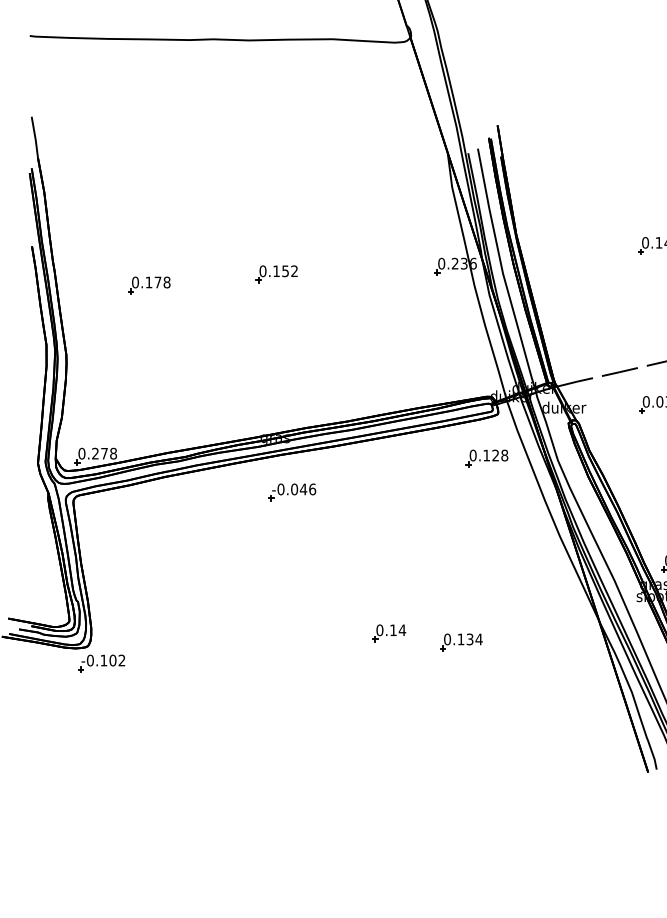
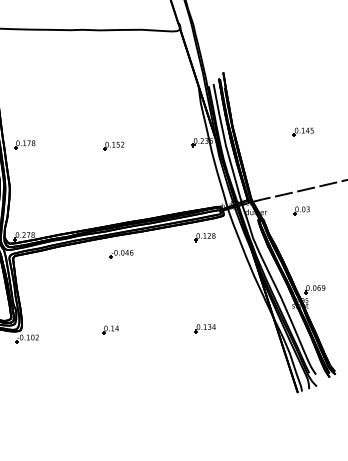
part: (148, 284) -> (24, 144), moved
part: (485, 458) -> (204, 237), moved
part: (388, 632) -> (110, 329), moved

